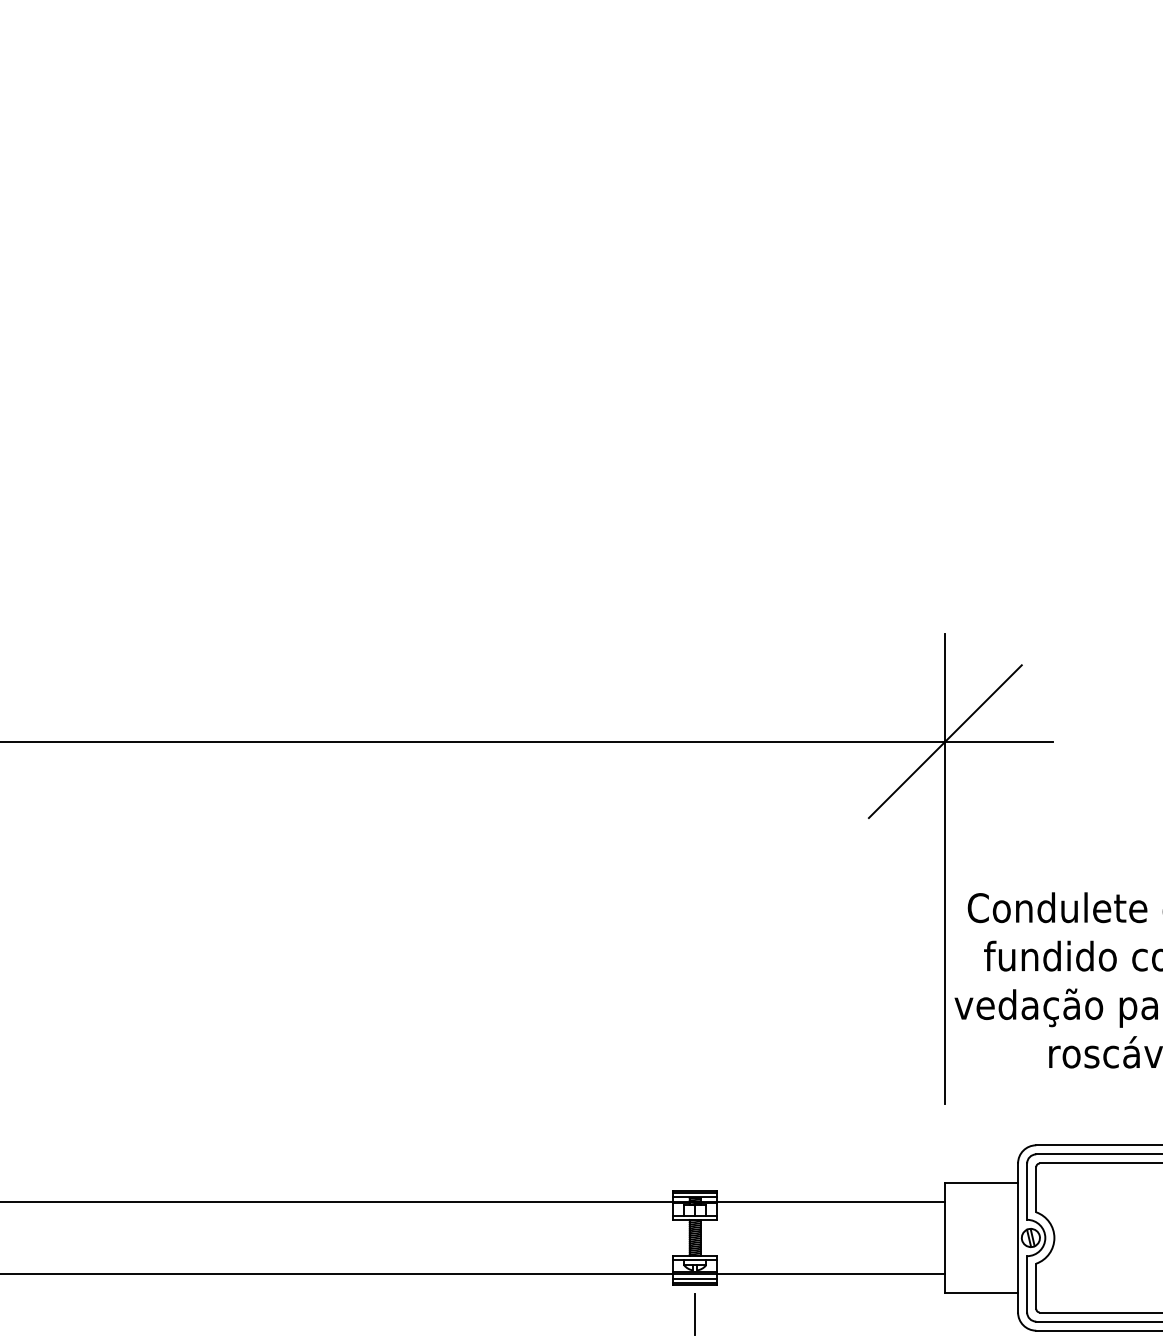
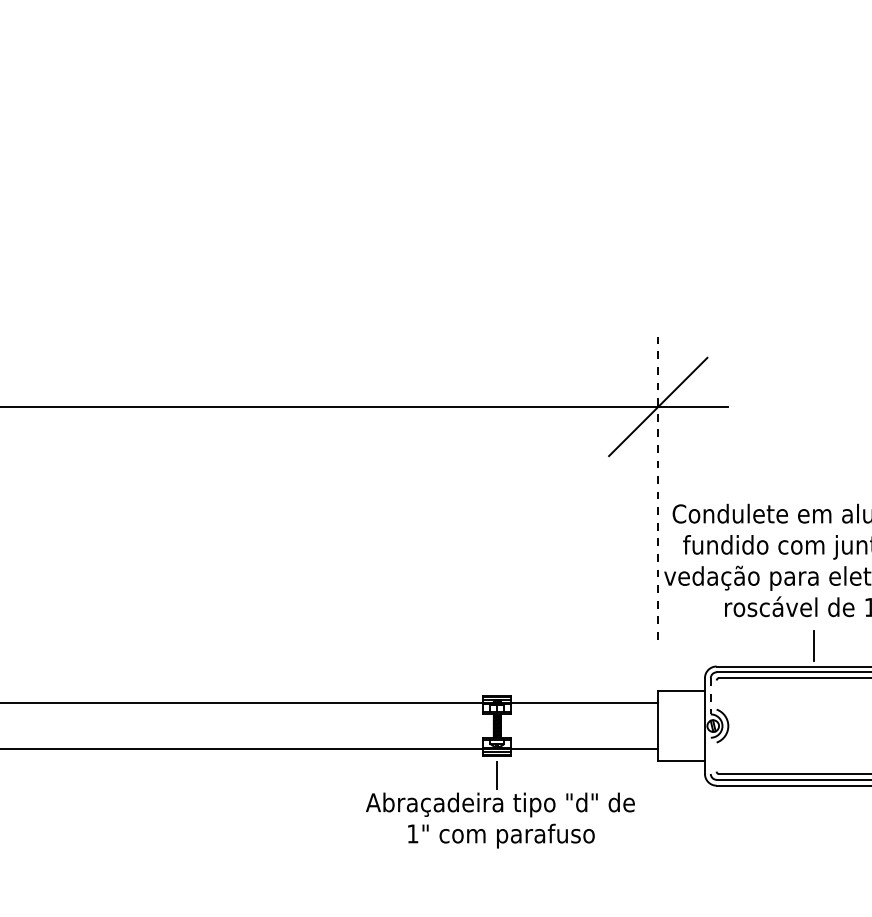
line: (945, 868) -> (658, 488), solid -> dashed
line: (1036, 1188) -> (716, 694), removed
line: (1026, 1191) -> (710, 696), solid -> dashed
line: (1026, 1283) -> (710, 755), removed
line: (1036, 1285) -> (716, 756), removed

